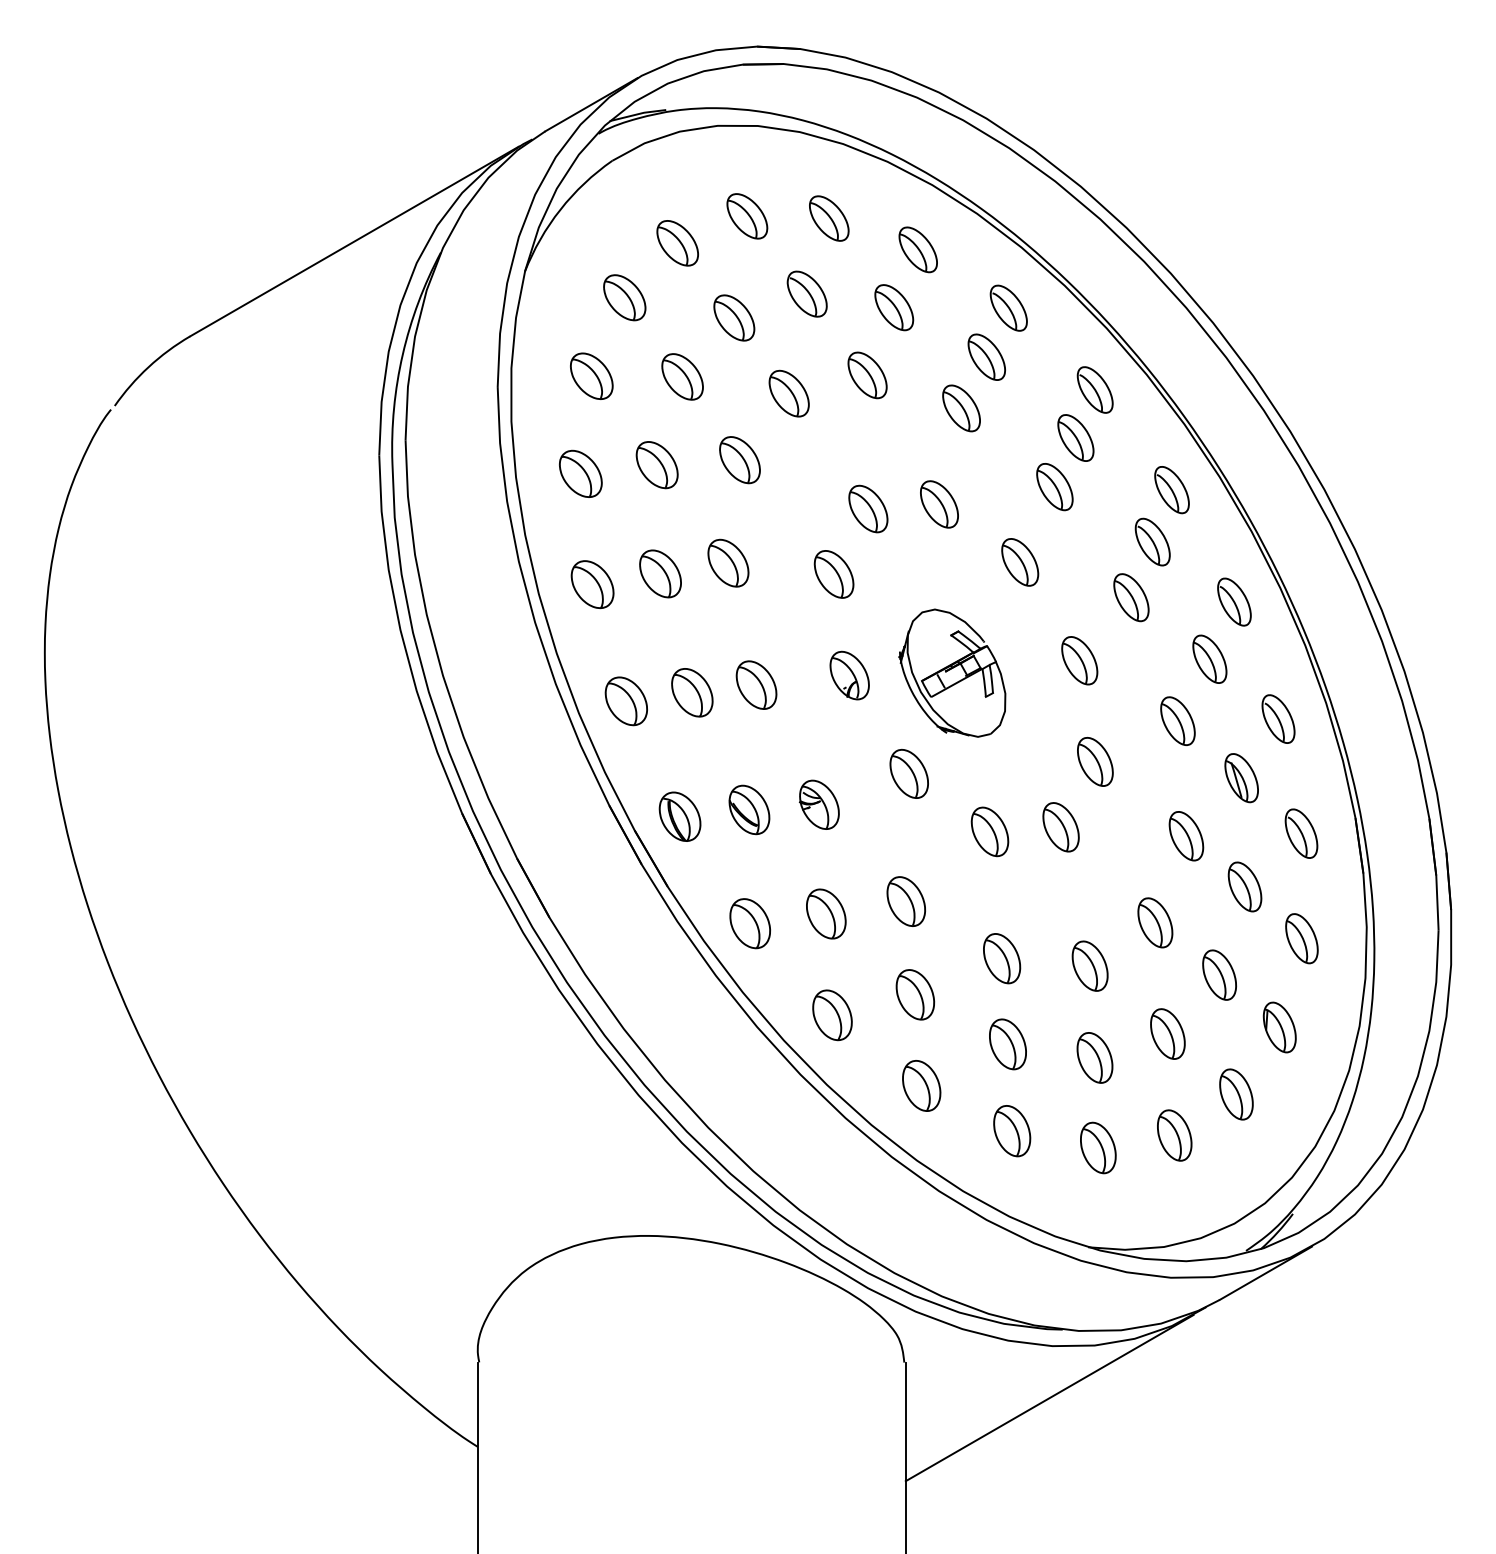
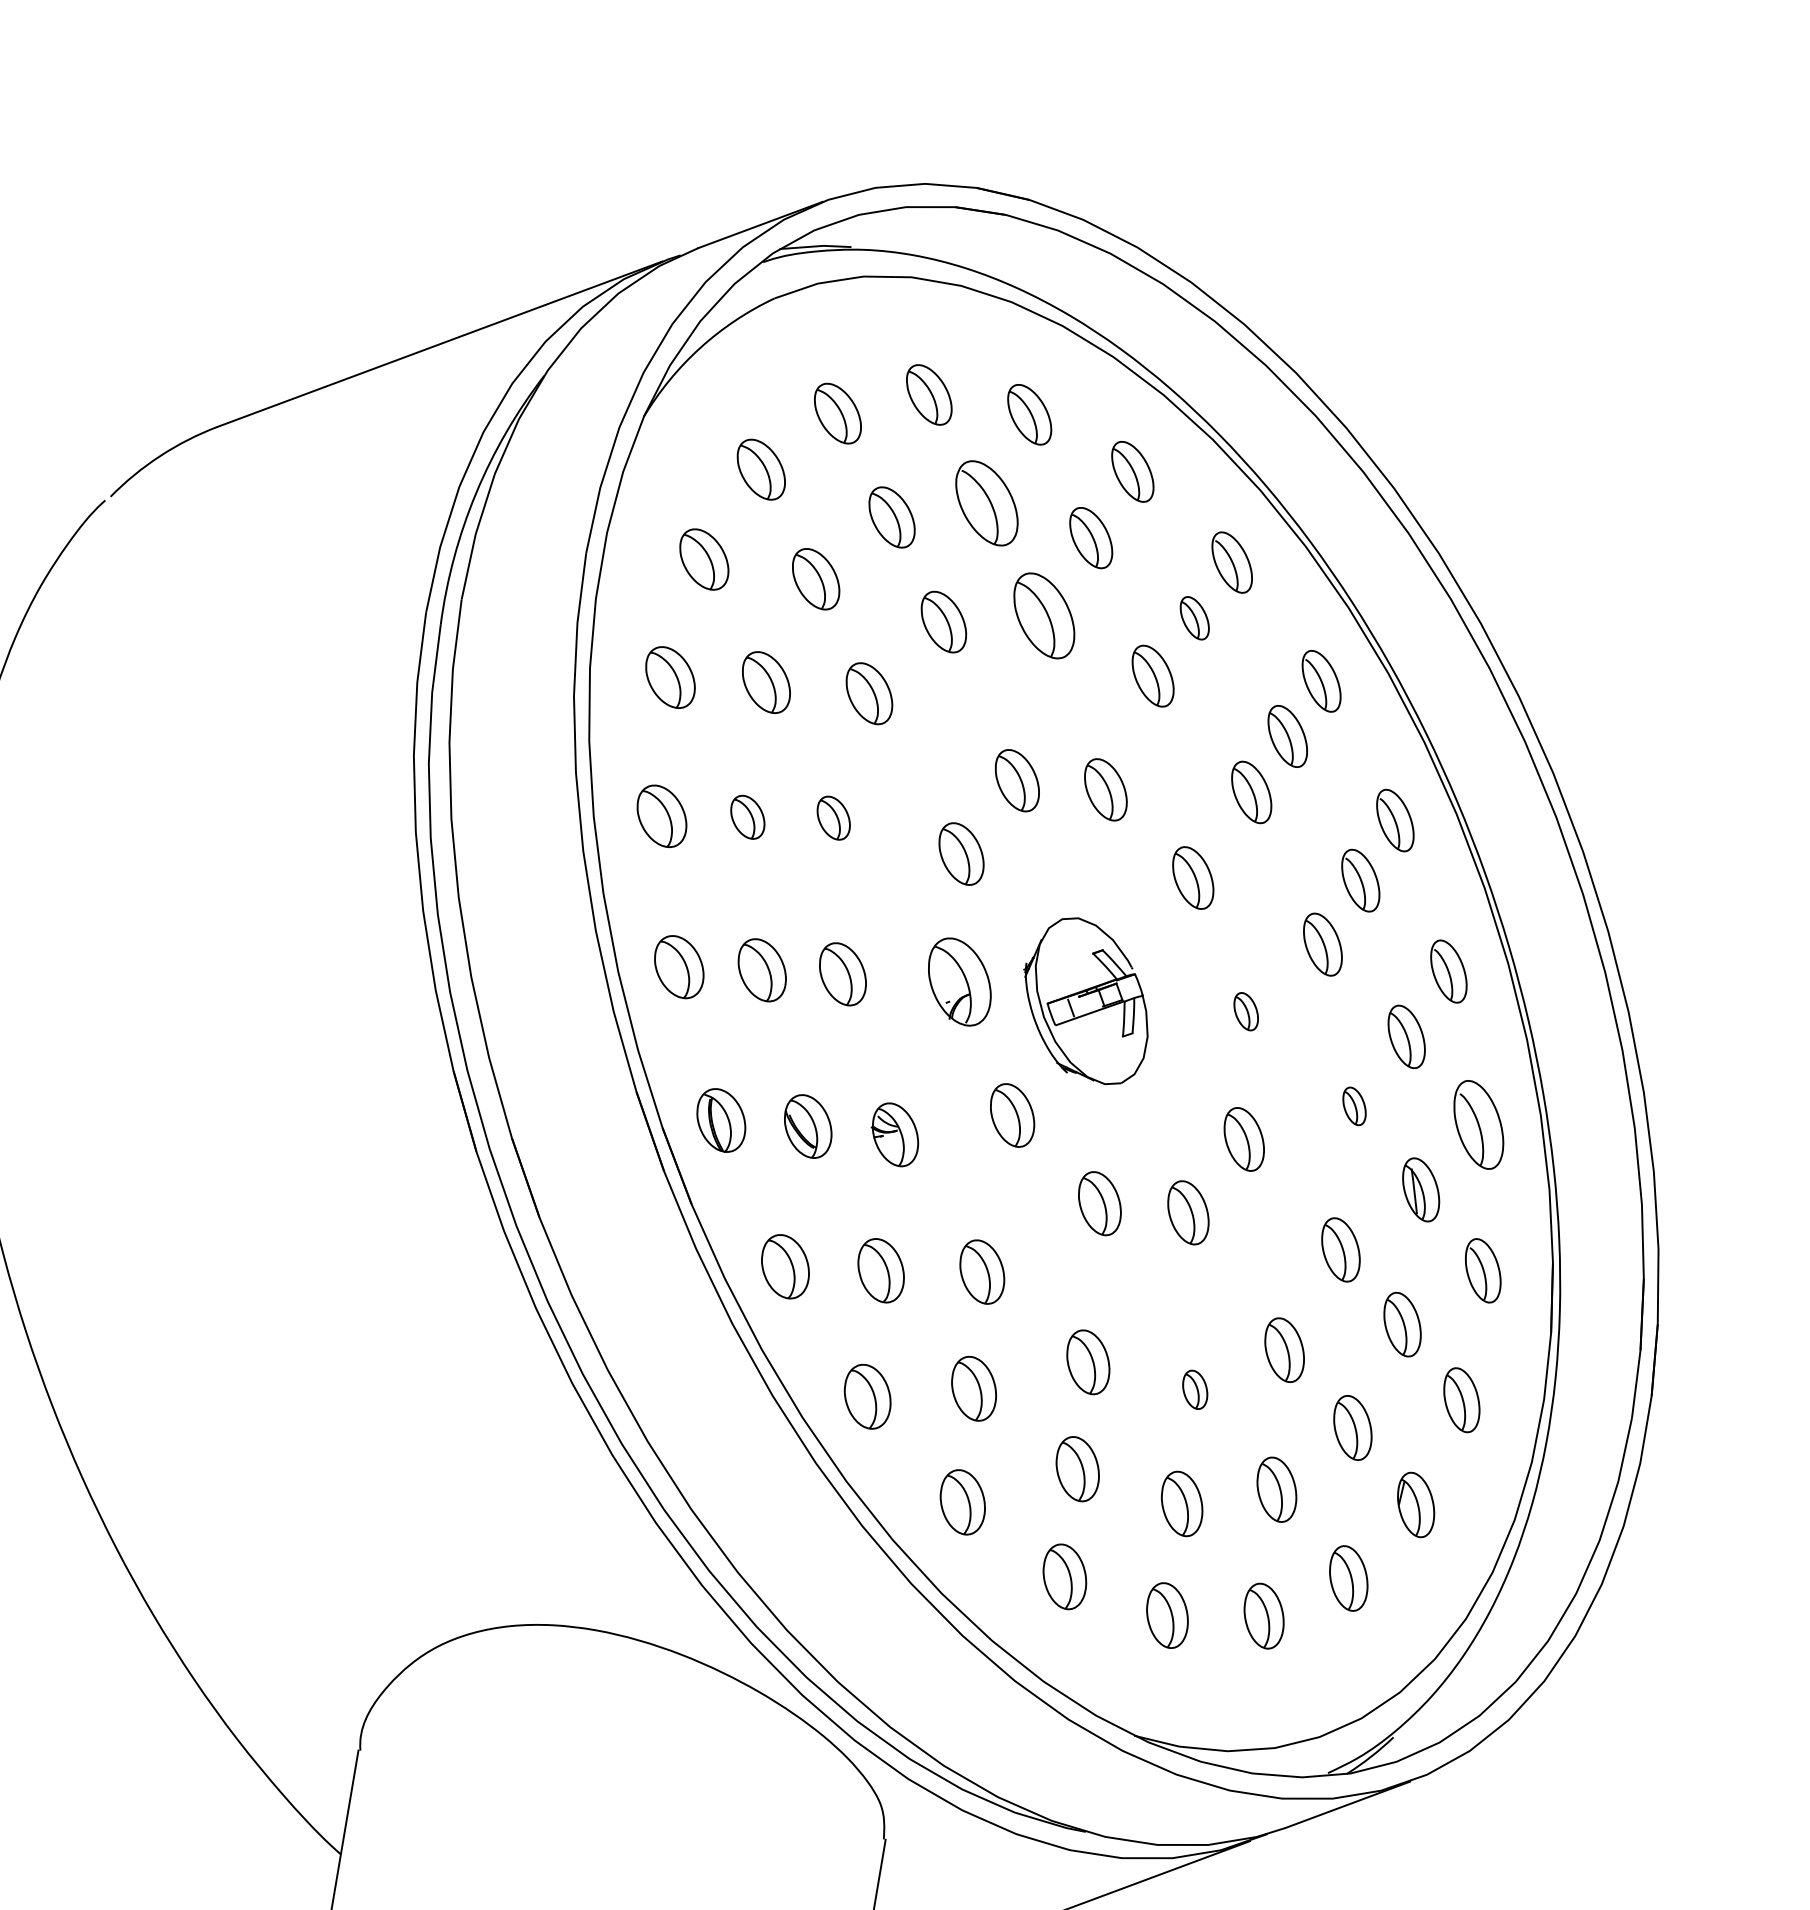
part: (806, 293) -> (986, 502), size x1.4
part: (986, 356) -> (1194, 617), size x0.7
part: (867, 375) -> (1044, 616), size x1.4
part: (728, 562) -> (833, 817), size x0.7
part: (660, 573) -> (747, 816), size x0.7
part: (1079, 660) -> (1245, 1011), size x0.6
part: (849, 675) -> (959, 981), size x1.4
part: (1278, 718) -> (1478, 1124), size x1.4
part: (1177, 720) -> (1354, 1105), size x0.6
part: (1089, 965) -> (1194, 1388), size x0.6

